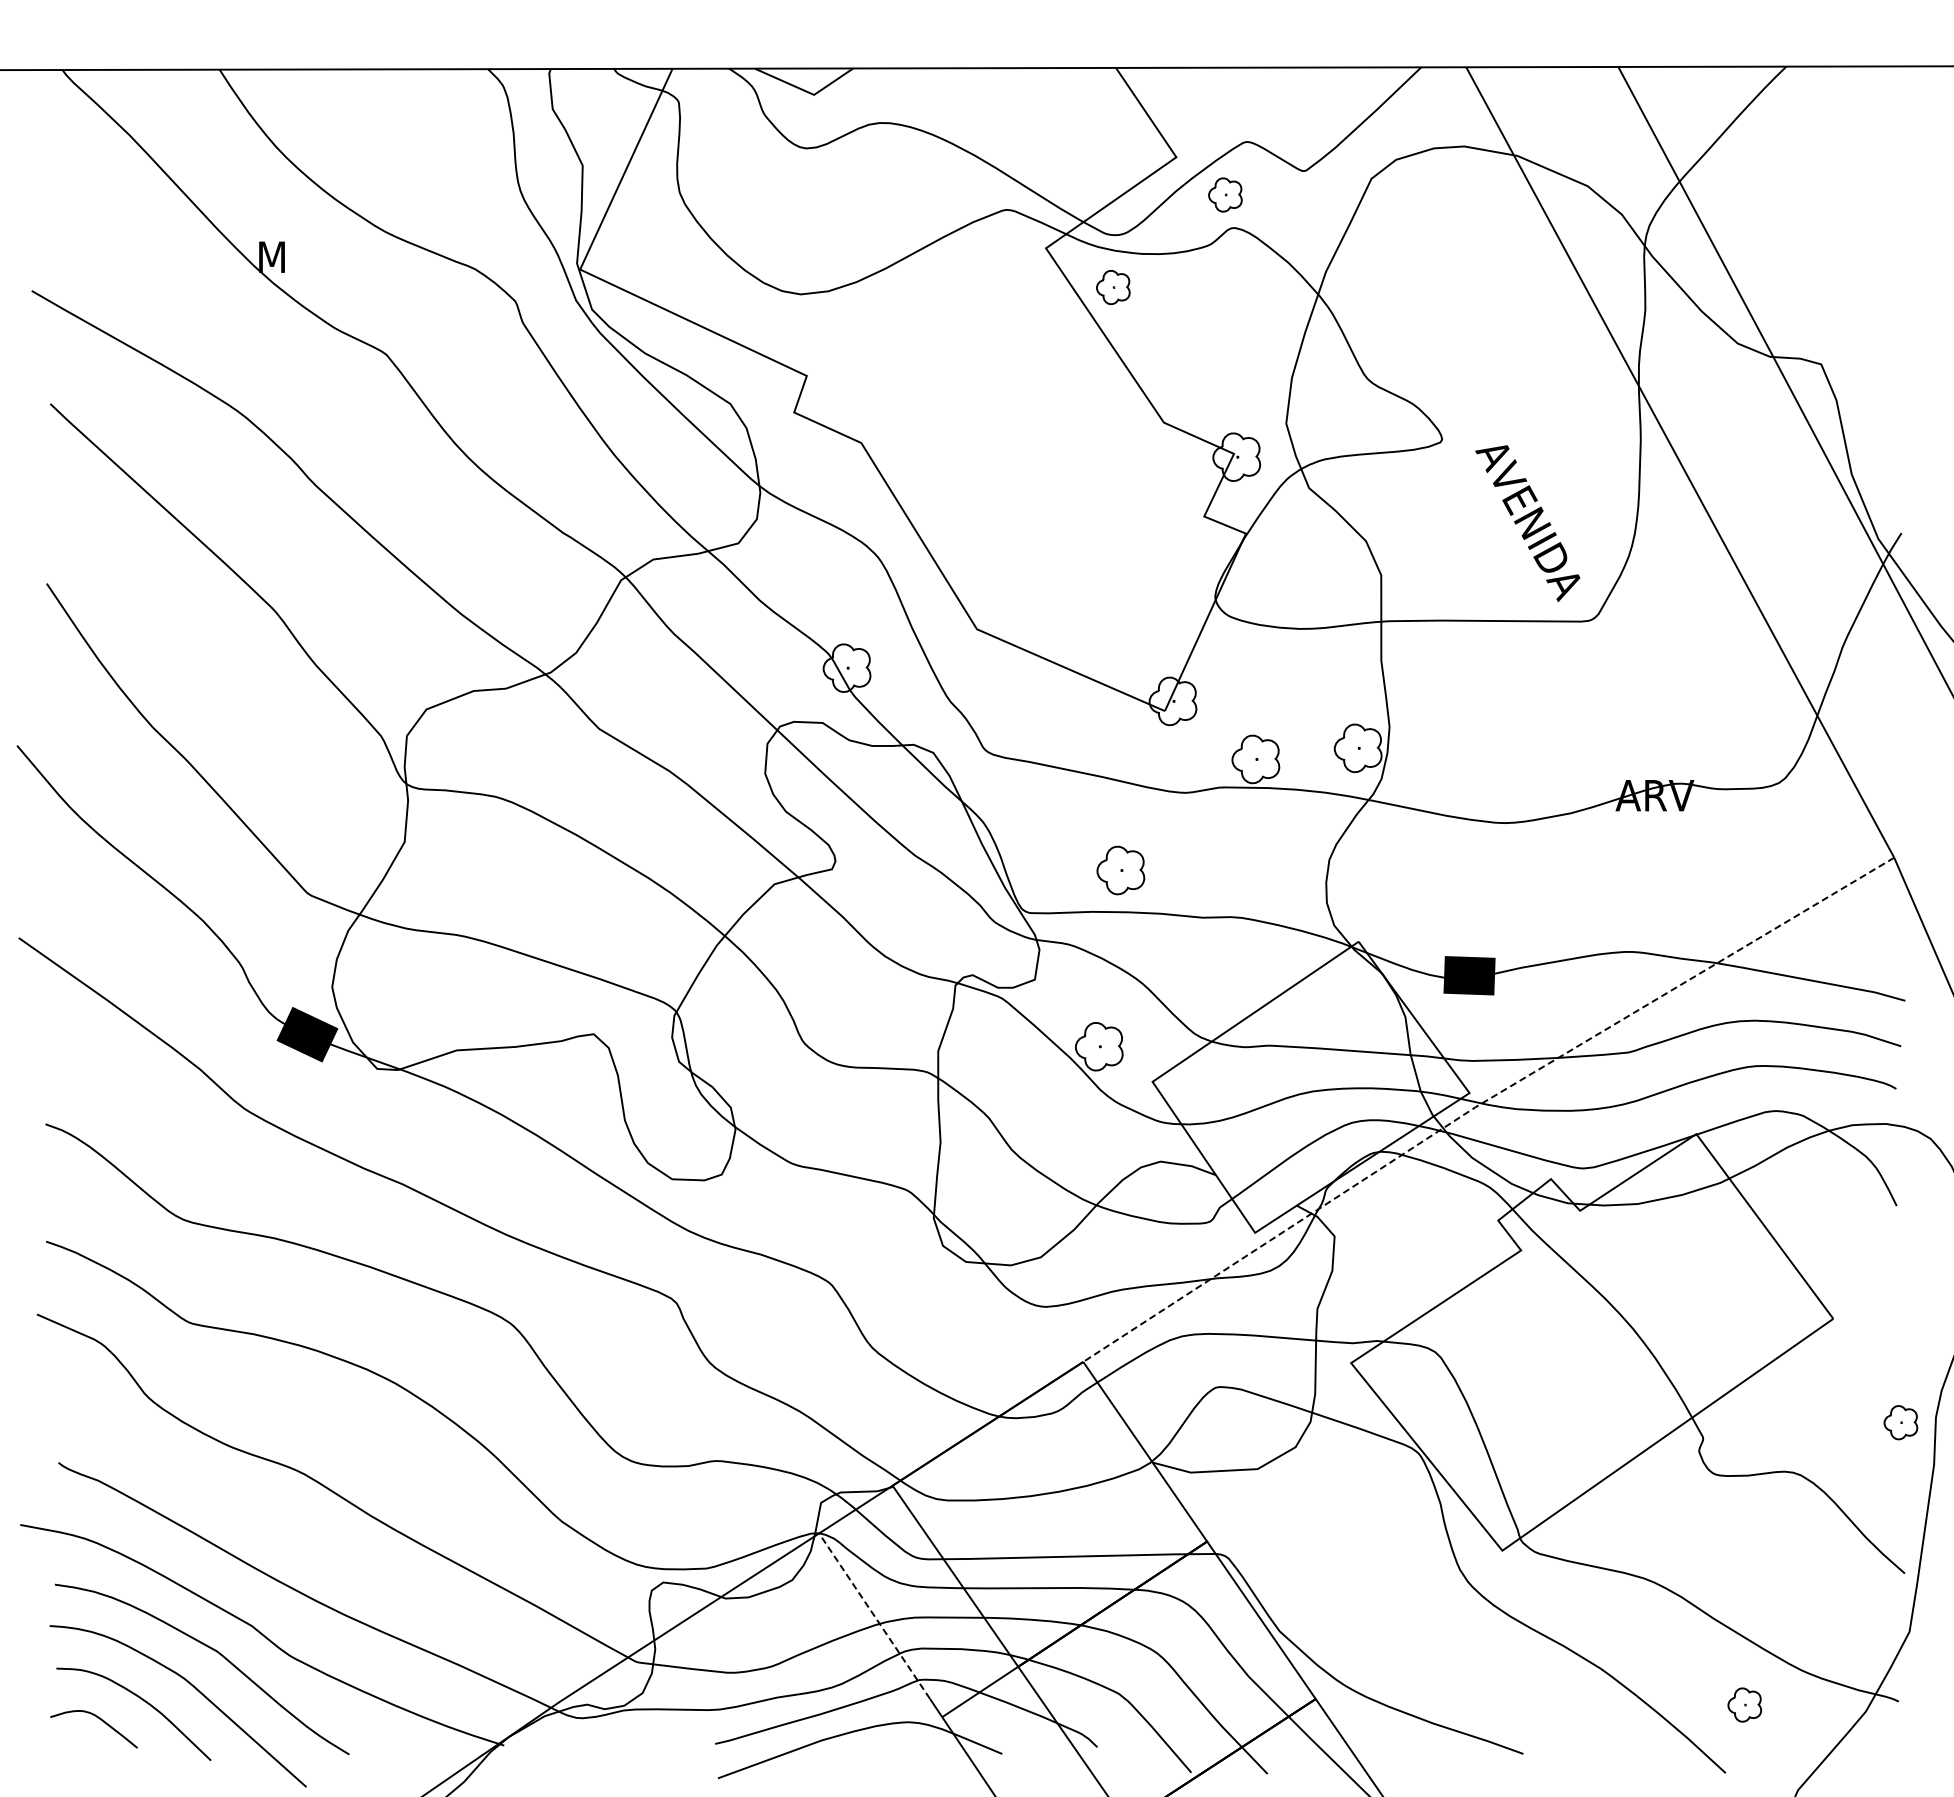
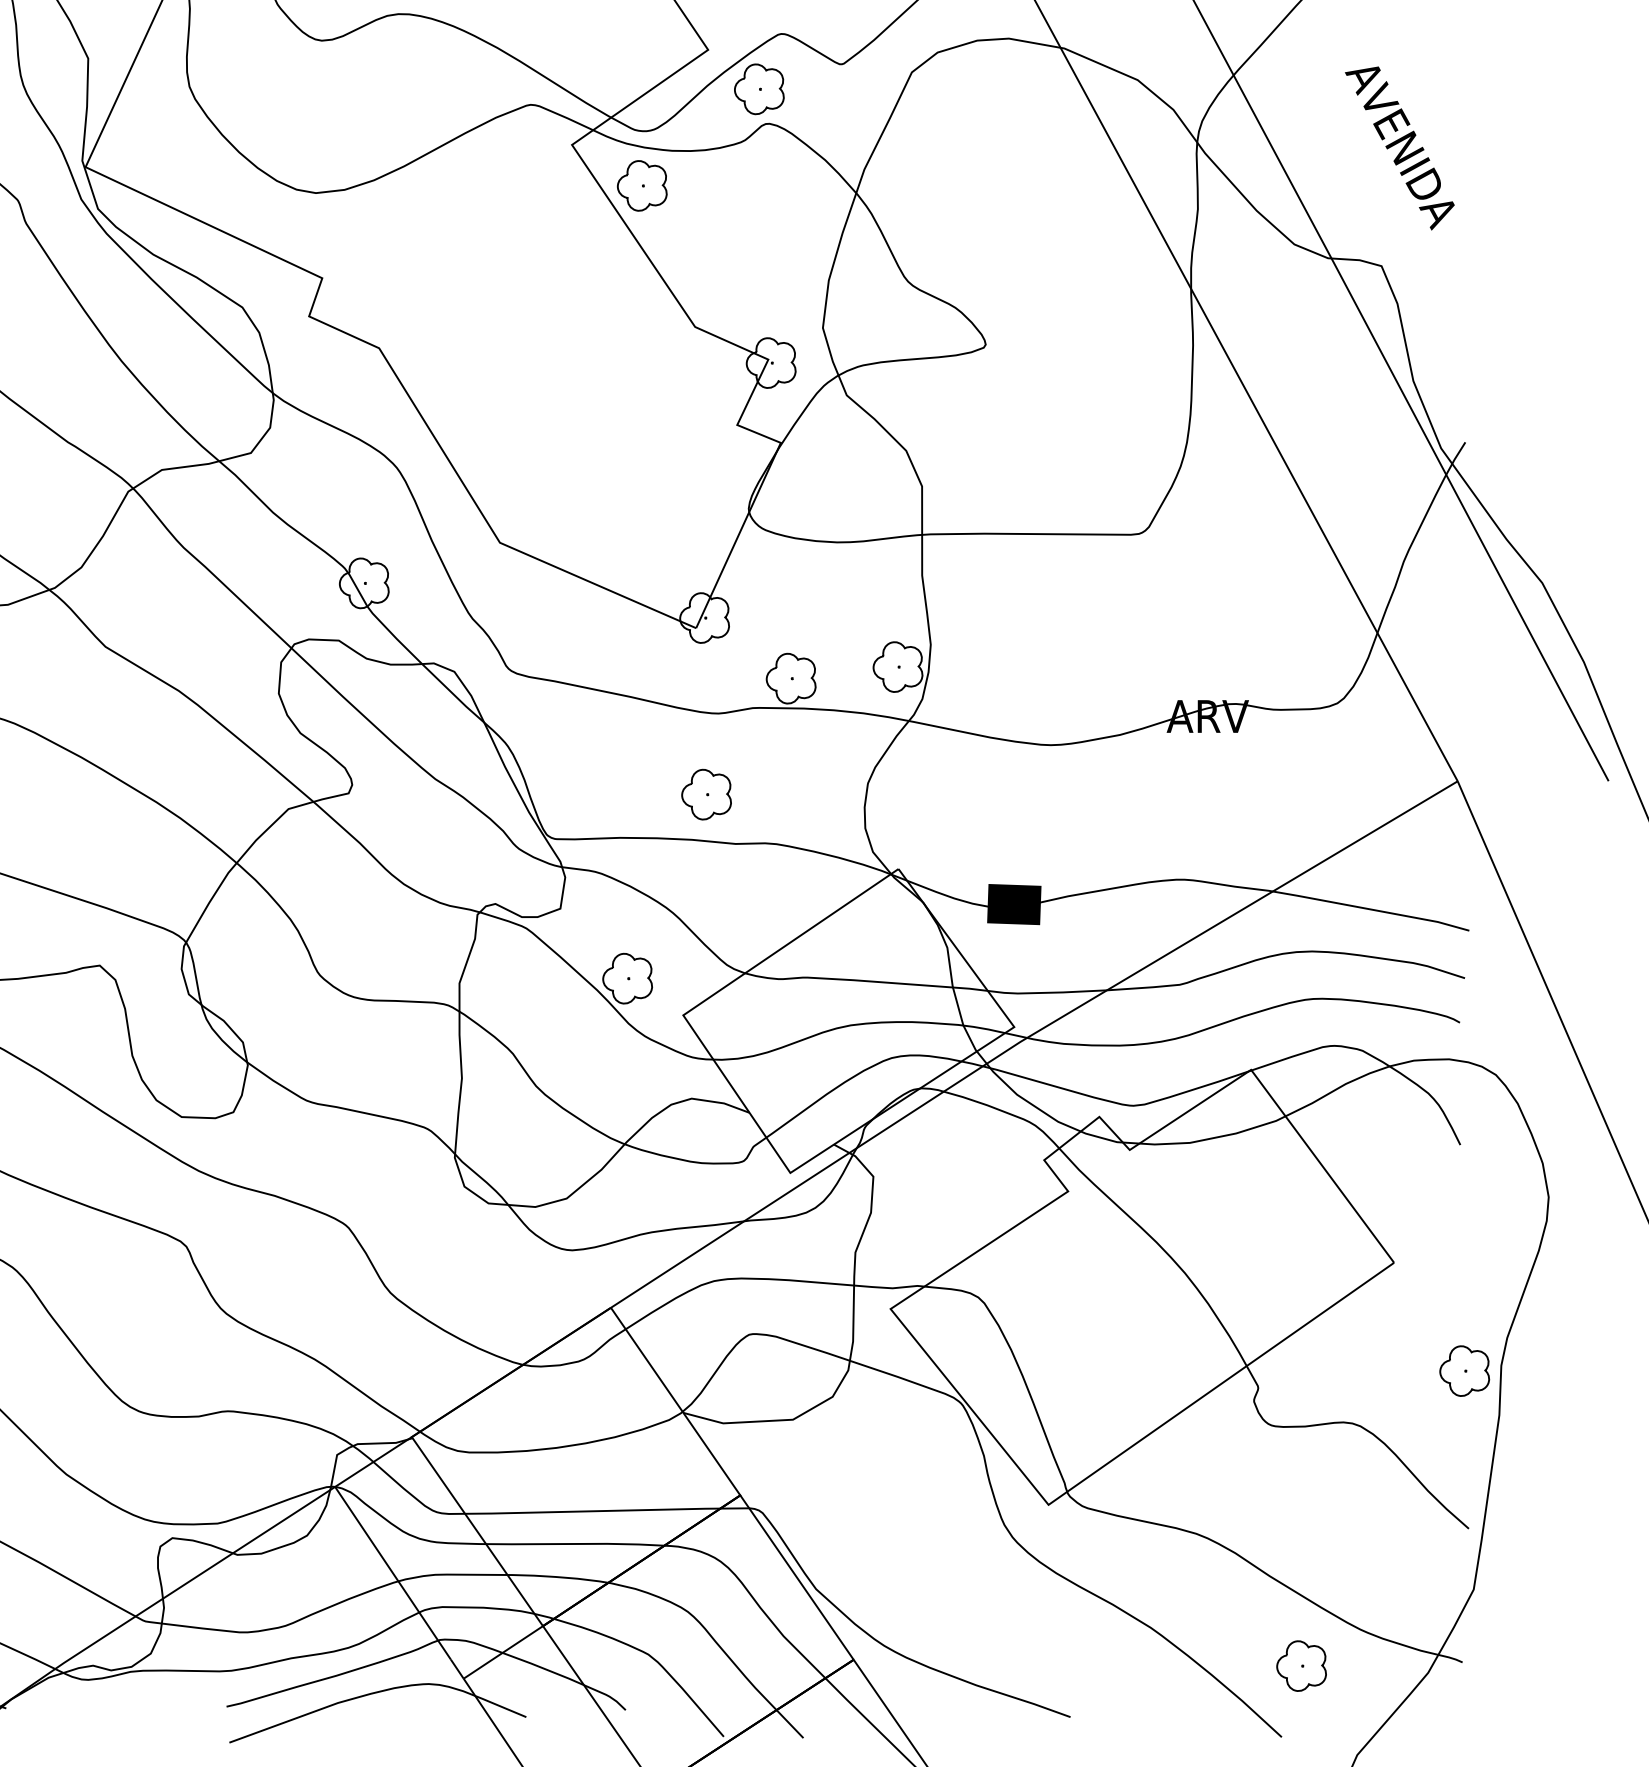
part: (1225, 194) -> (759, 88), size x1.43
part: (1113, 287) -> (642, 185), size x1.43
text: (1527, 523) -> (1399, 148), moved
part: (1120, 870) -> (706, 794), moved
line: (1483, 1102) -> (1028, 1036), dashed -> solid
part: (1900, 1422) -> (1464, 1371), size x1.43
line: (874, 1616) -> (392, 1573), dashed -> solid
part: (1744, 1704) -> (1301, 1665), size x1.43

